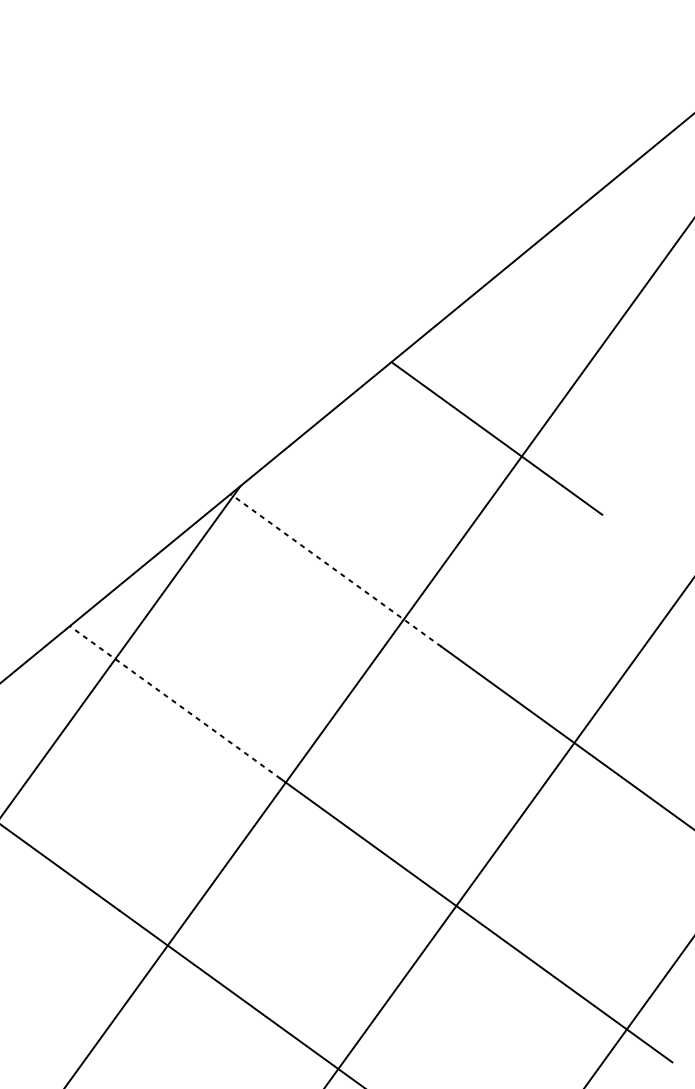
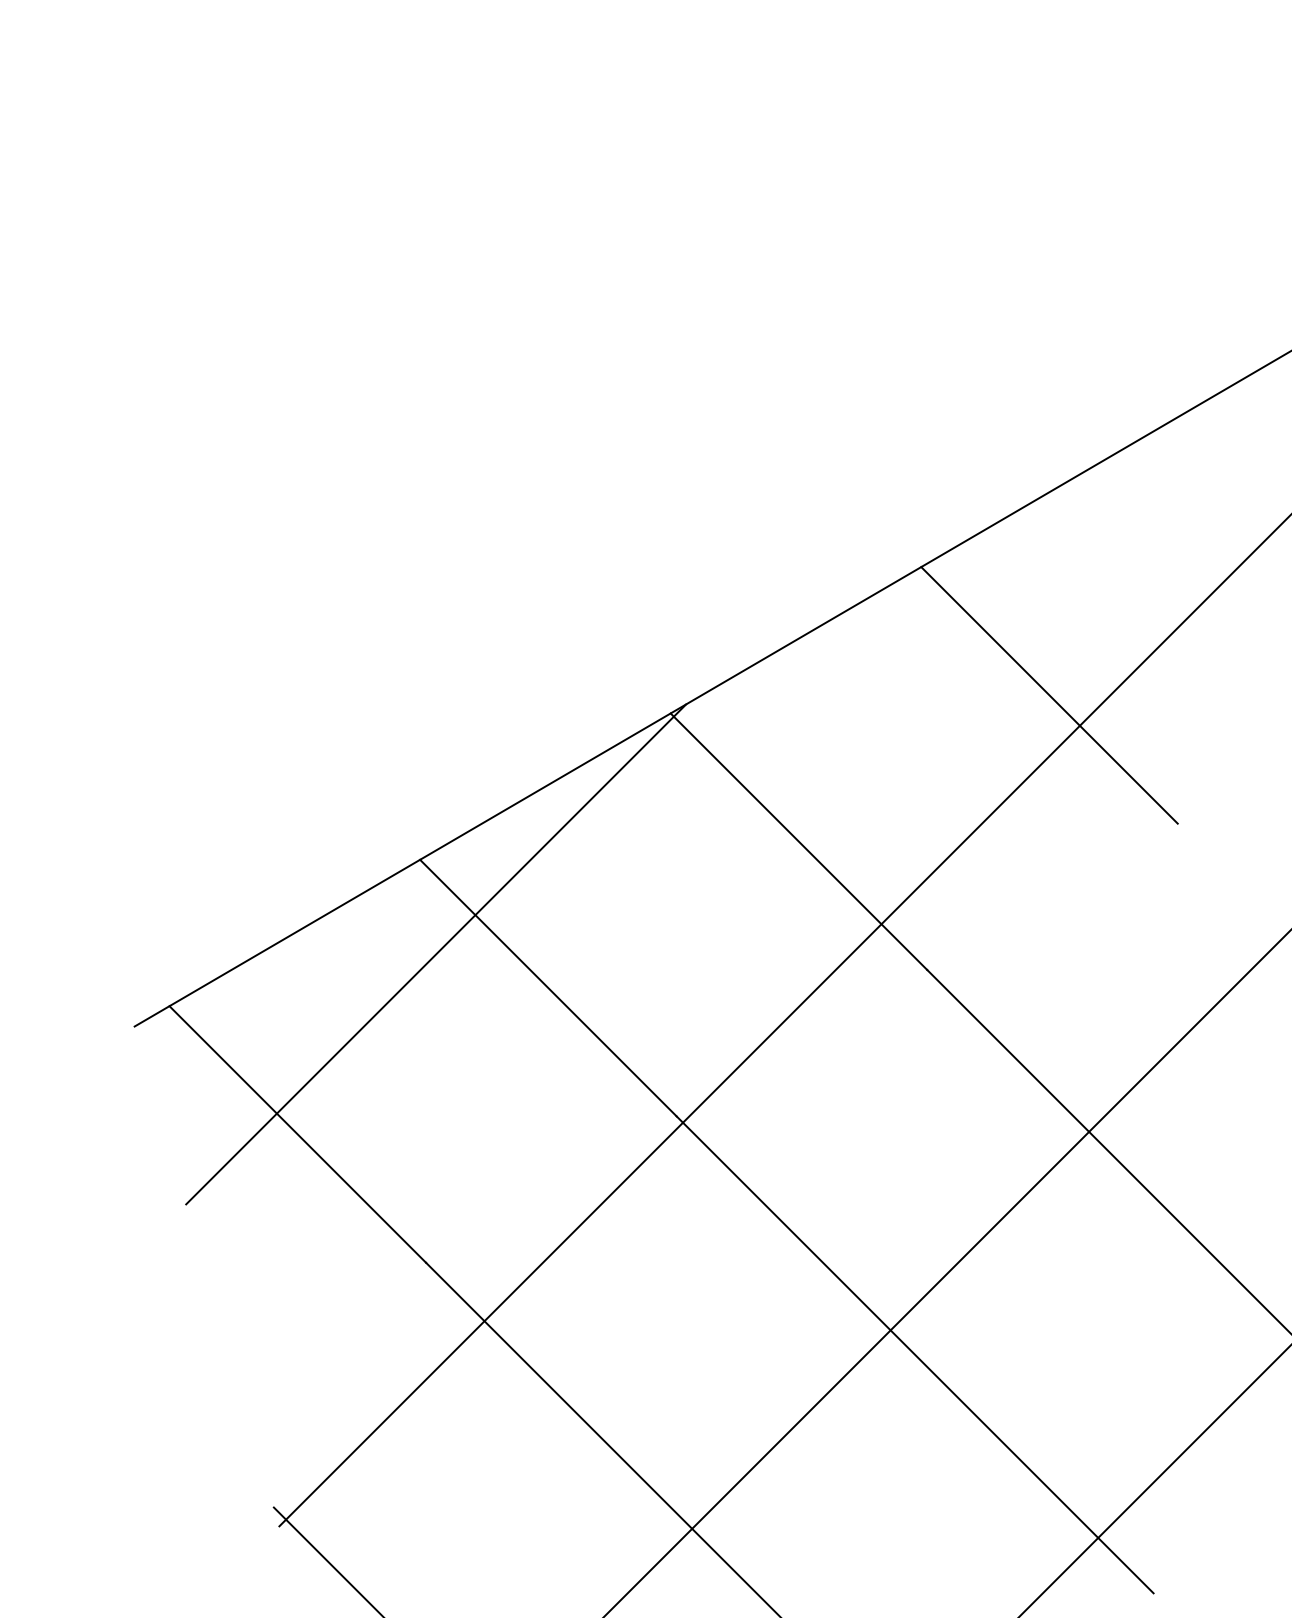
line: (335, 570) -> (798, 841), dashed -> solid
line: (175, 702) -> (548, 987), dashed -> solid

